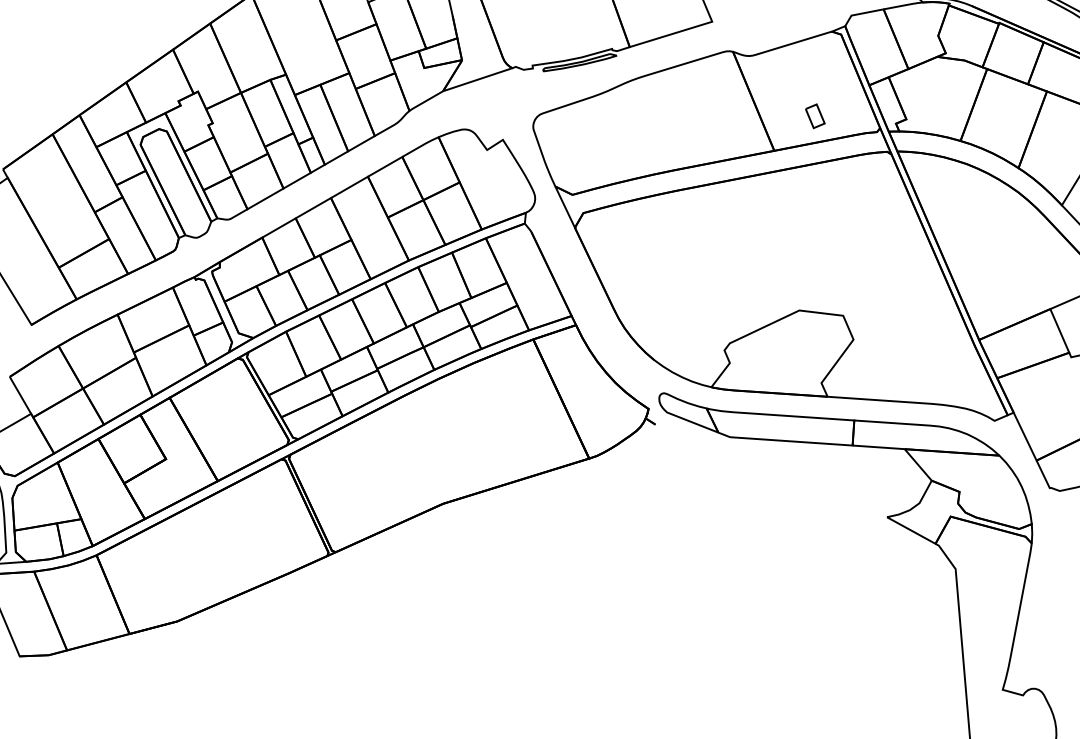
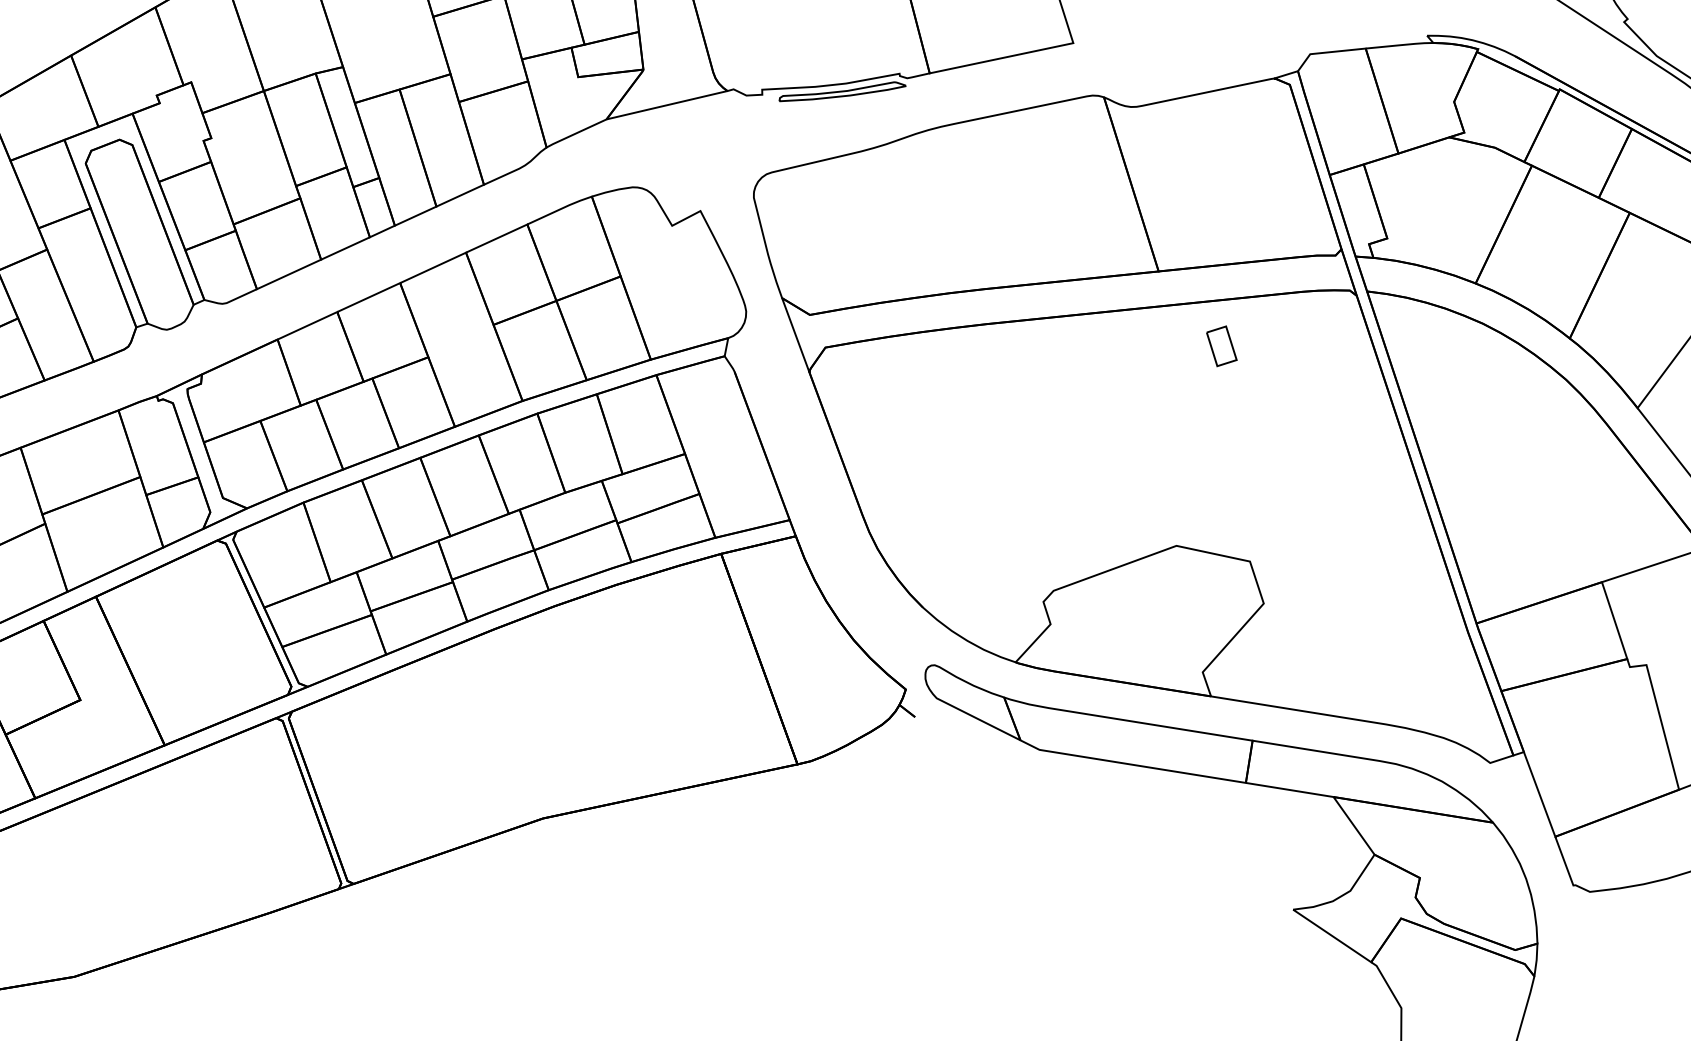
part: (815, 116) -> (1222, 346), moved

